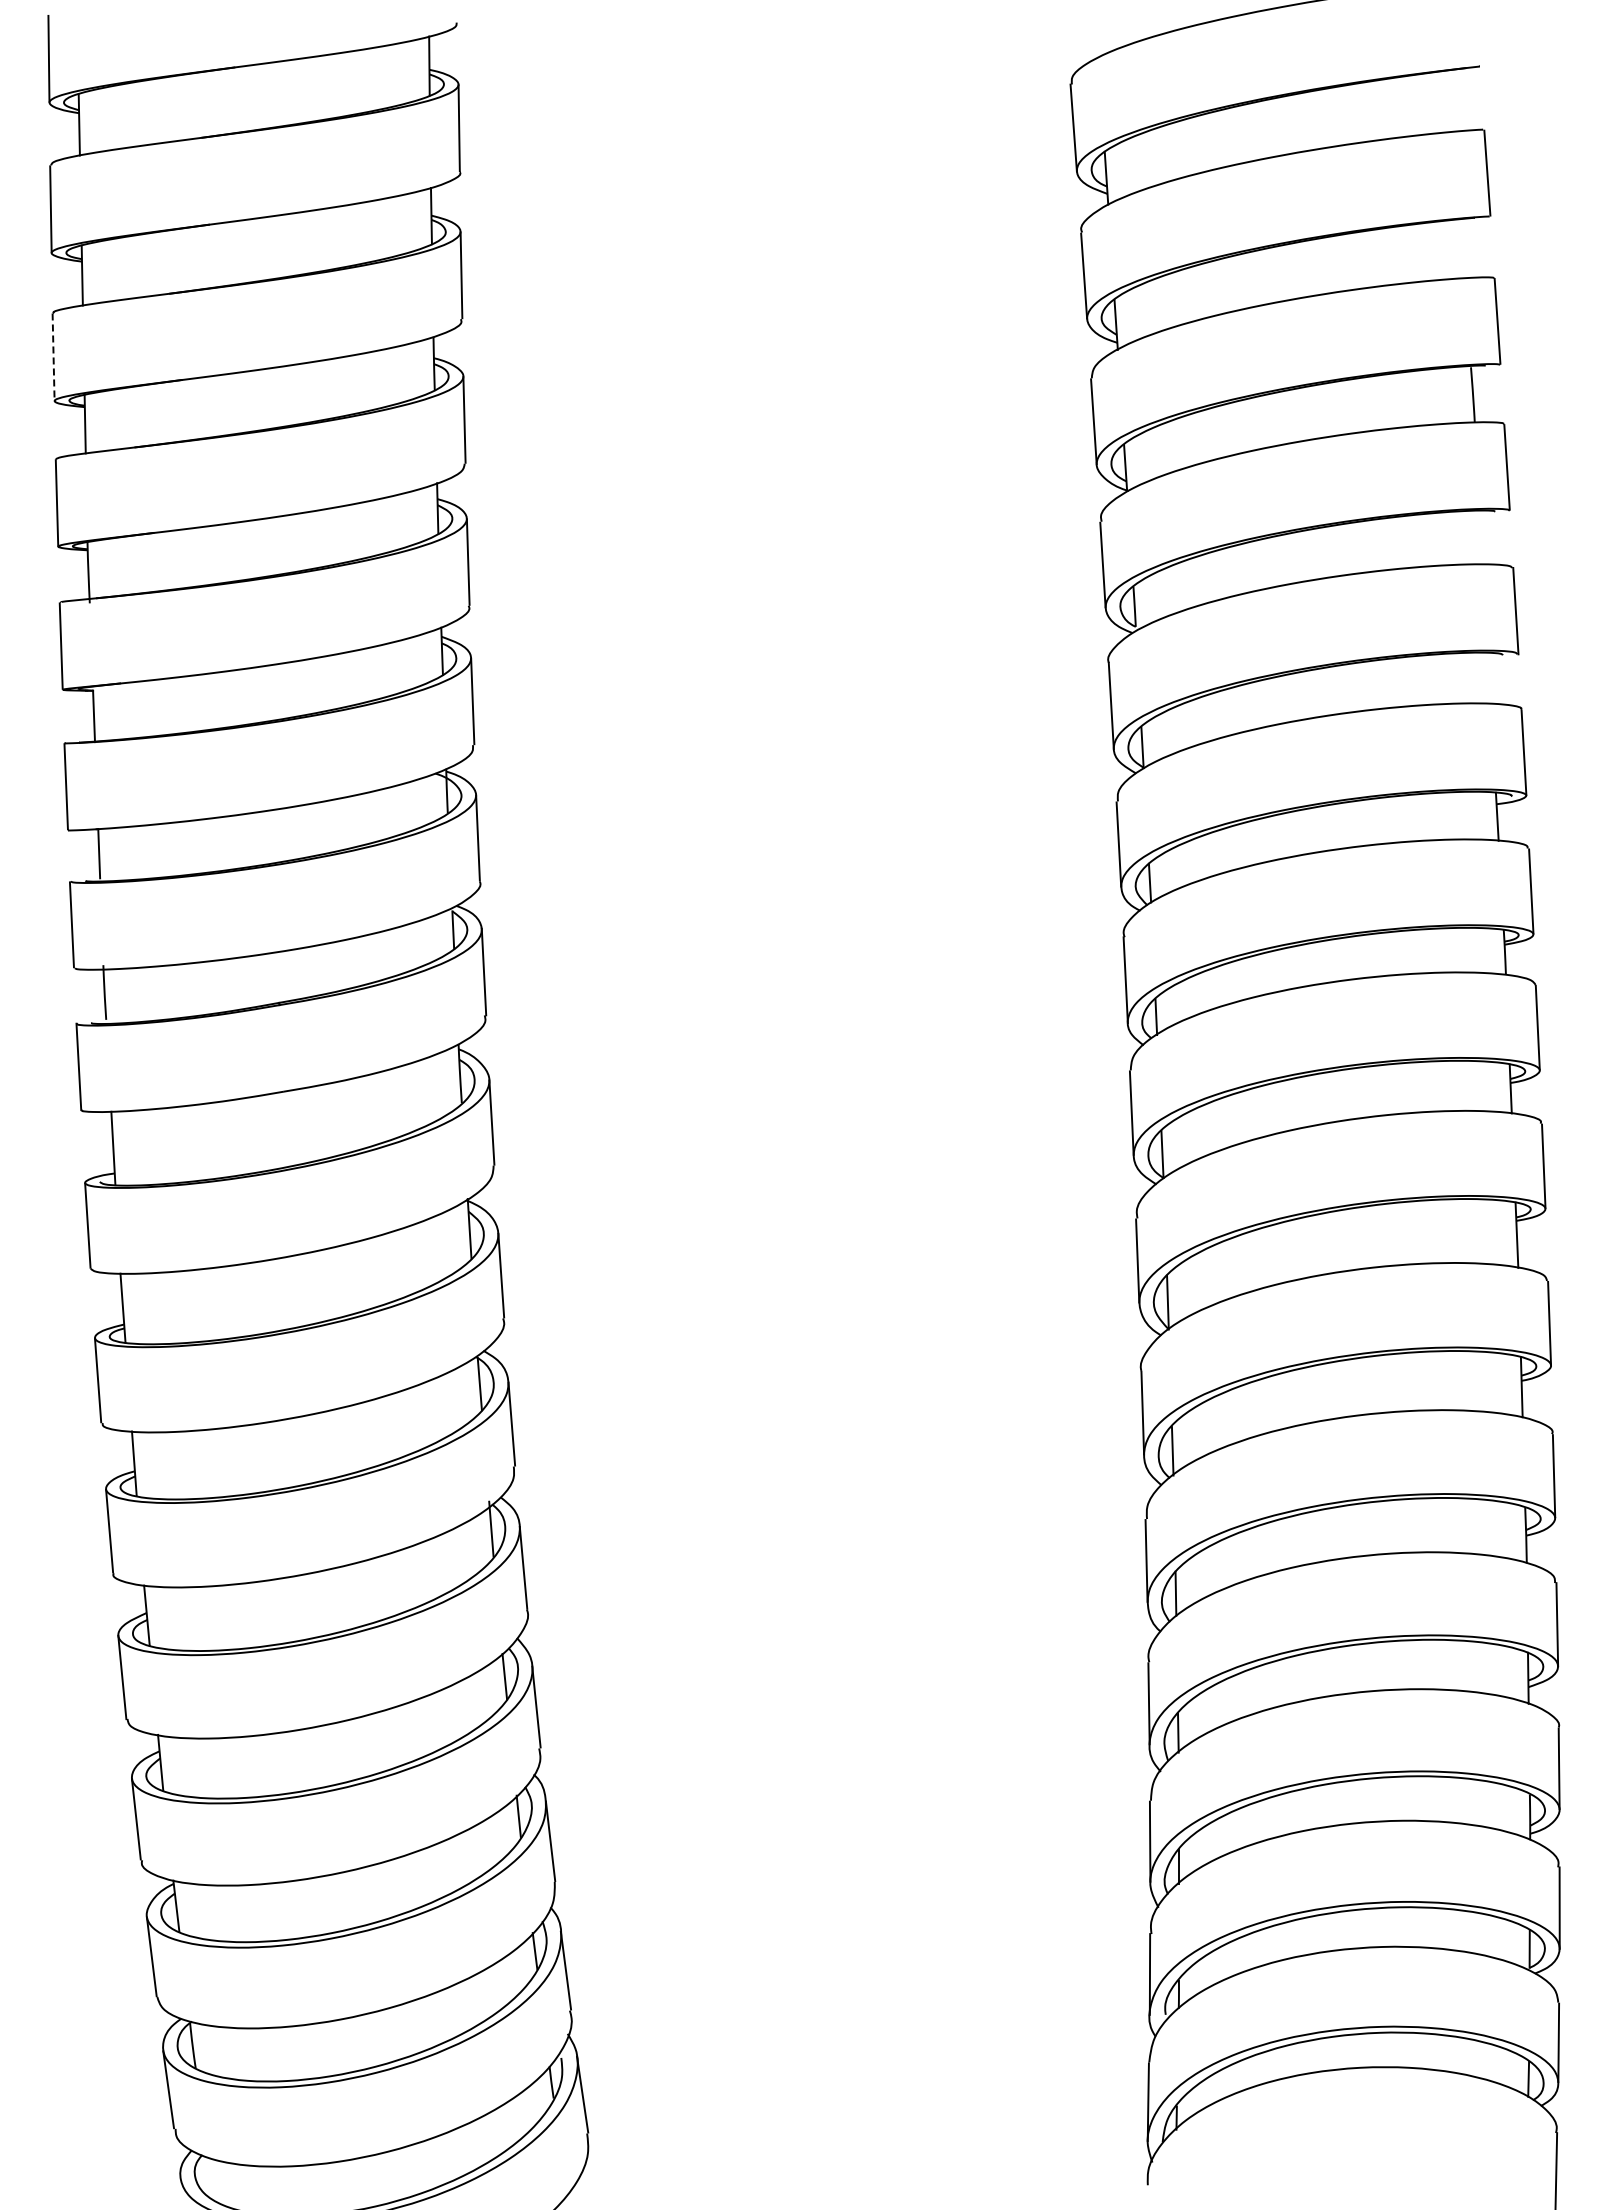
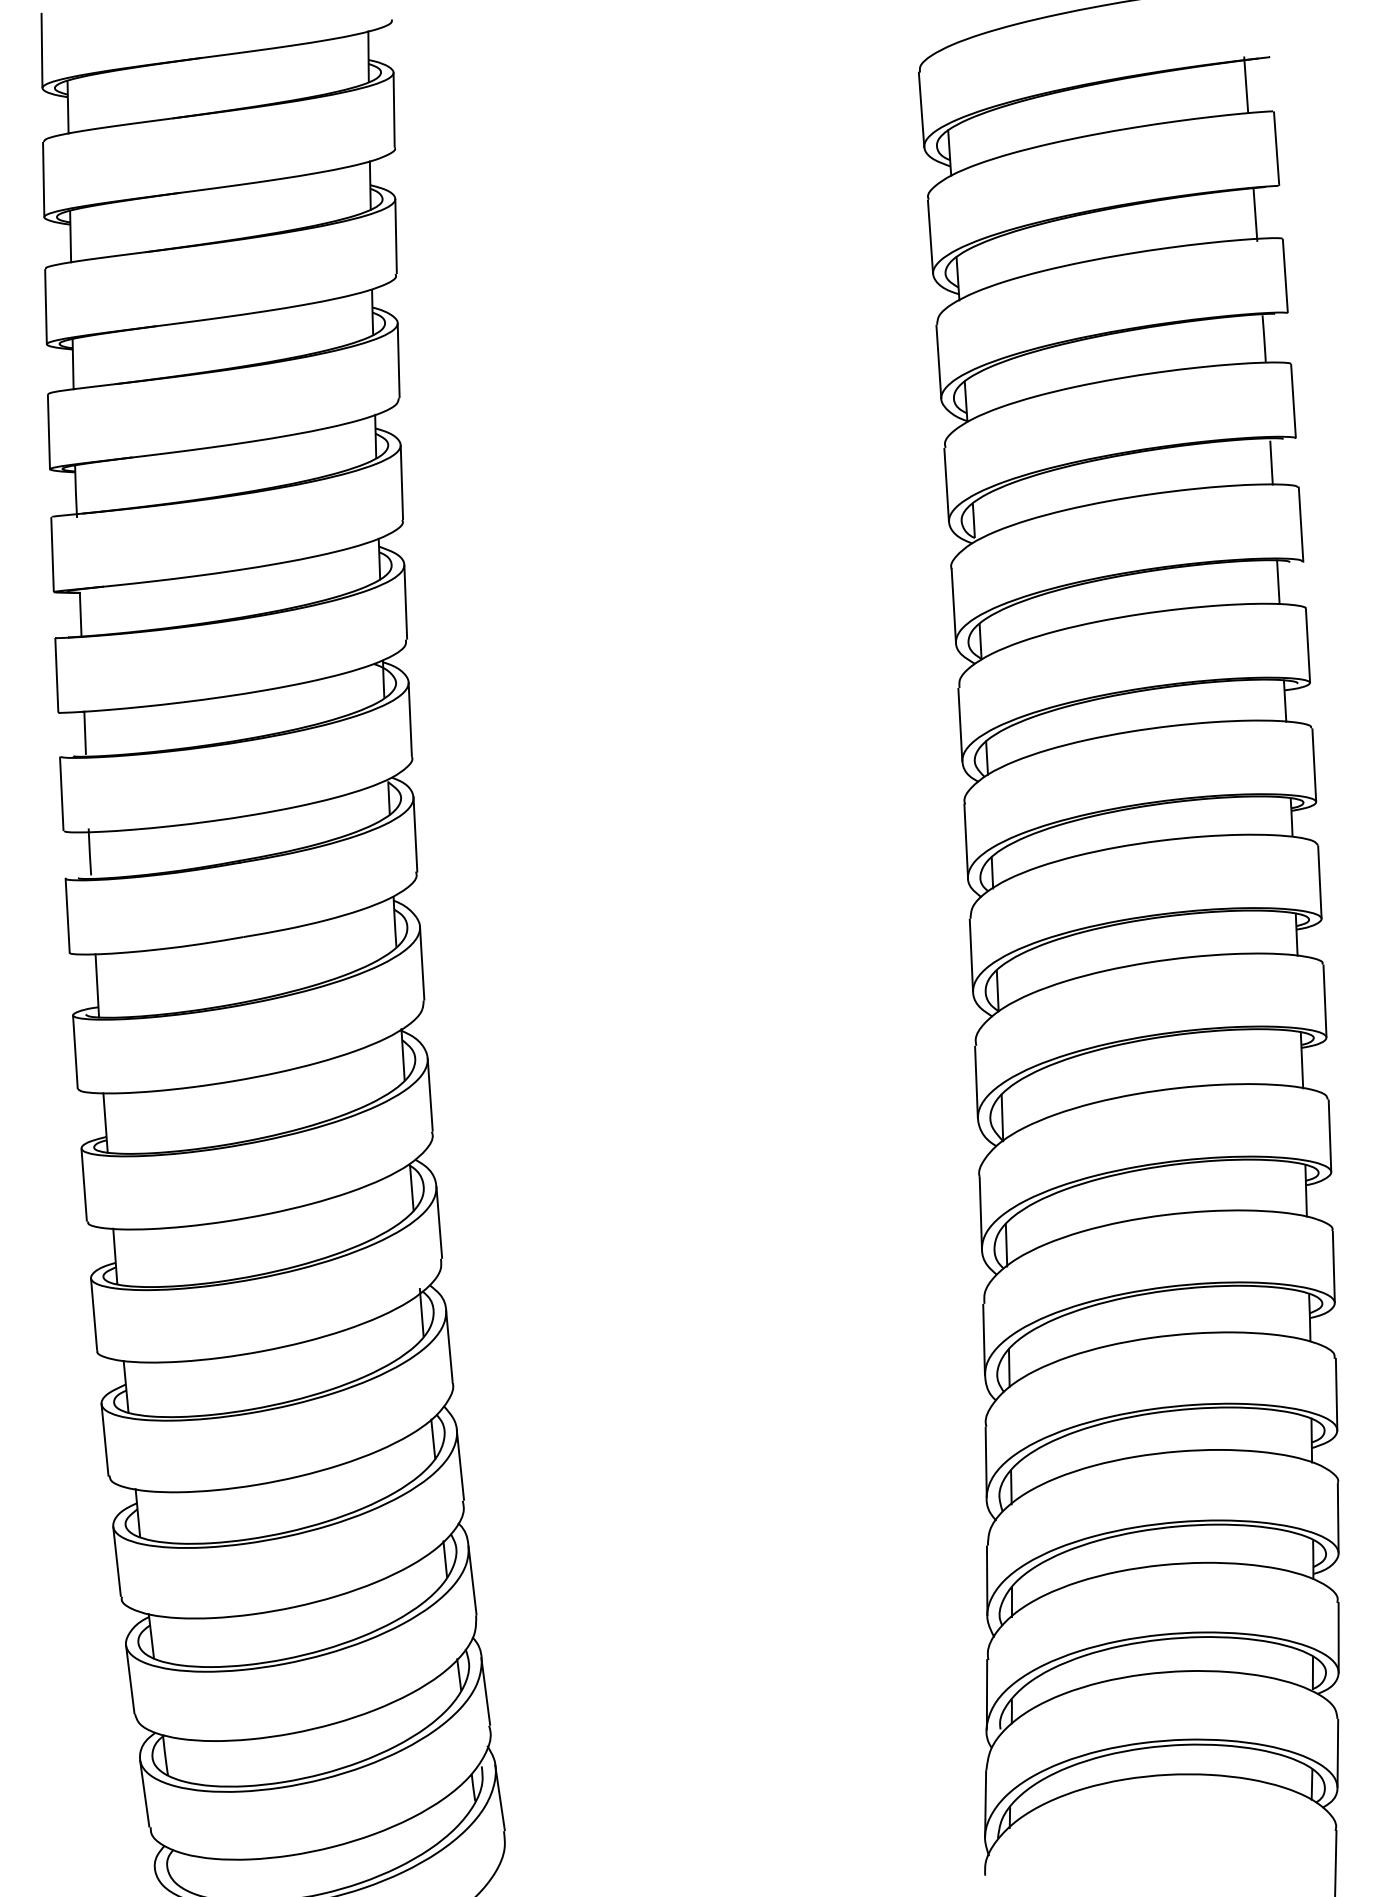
line: (1451, 98) -> (1245, 84), added
line: (1462, 249) -> (1255, 214), added
line: (53, 357) -> (45, 306), dashed -> solid
line: (1481, 539) -> (1271, 463), added
line: (1488, 677) -> (1277, 581), added

